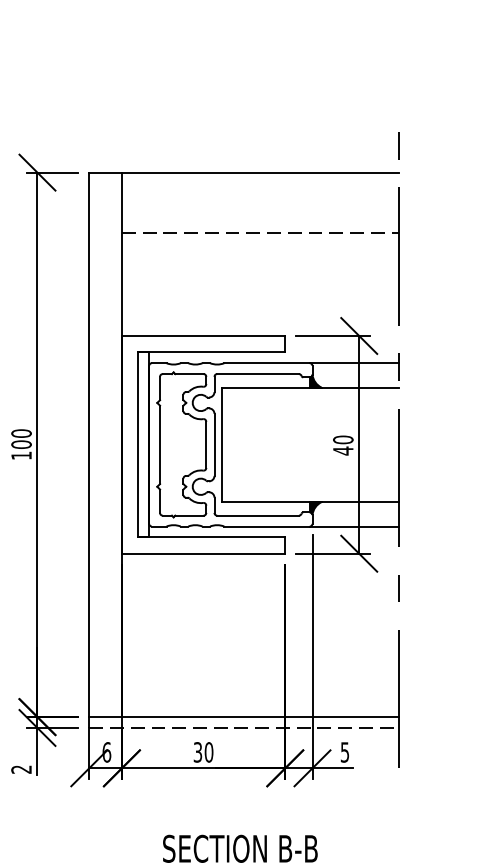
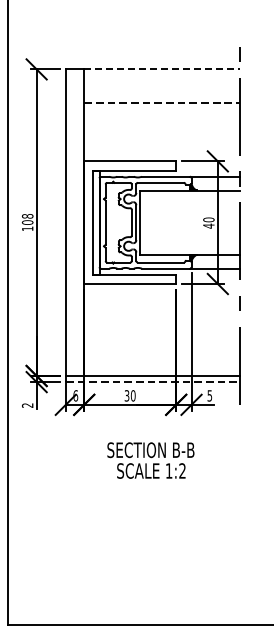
line: (260, 172) -> (162, 69), solid -> dashed
text: (21, 433) -> (27, 216), 100 -> 108

